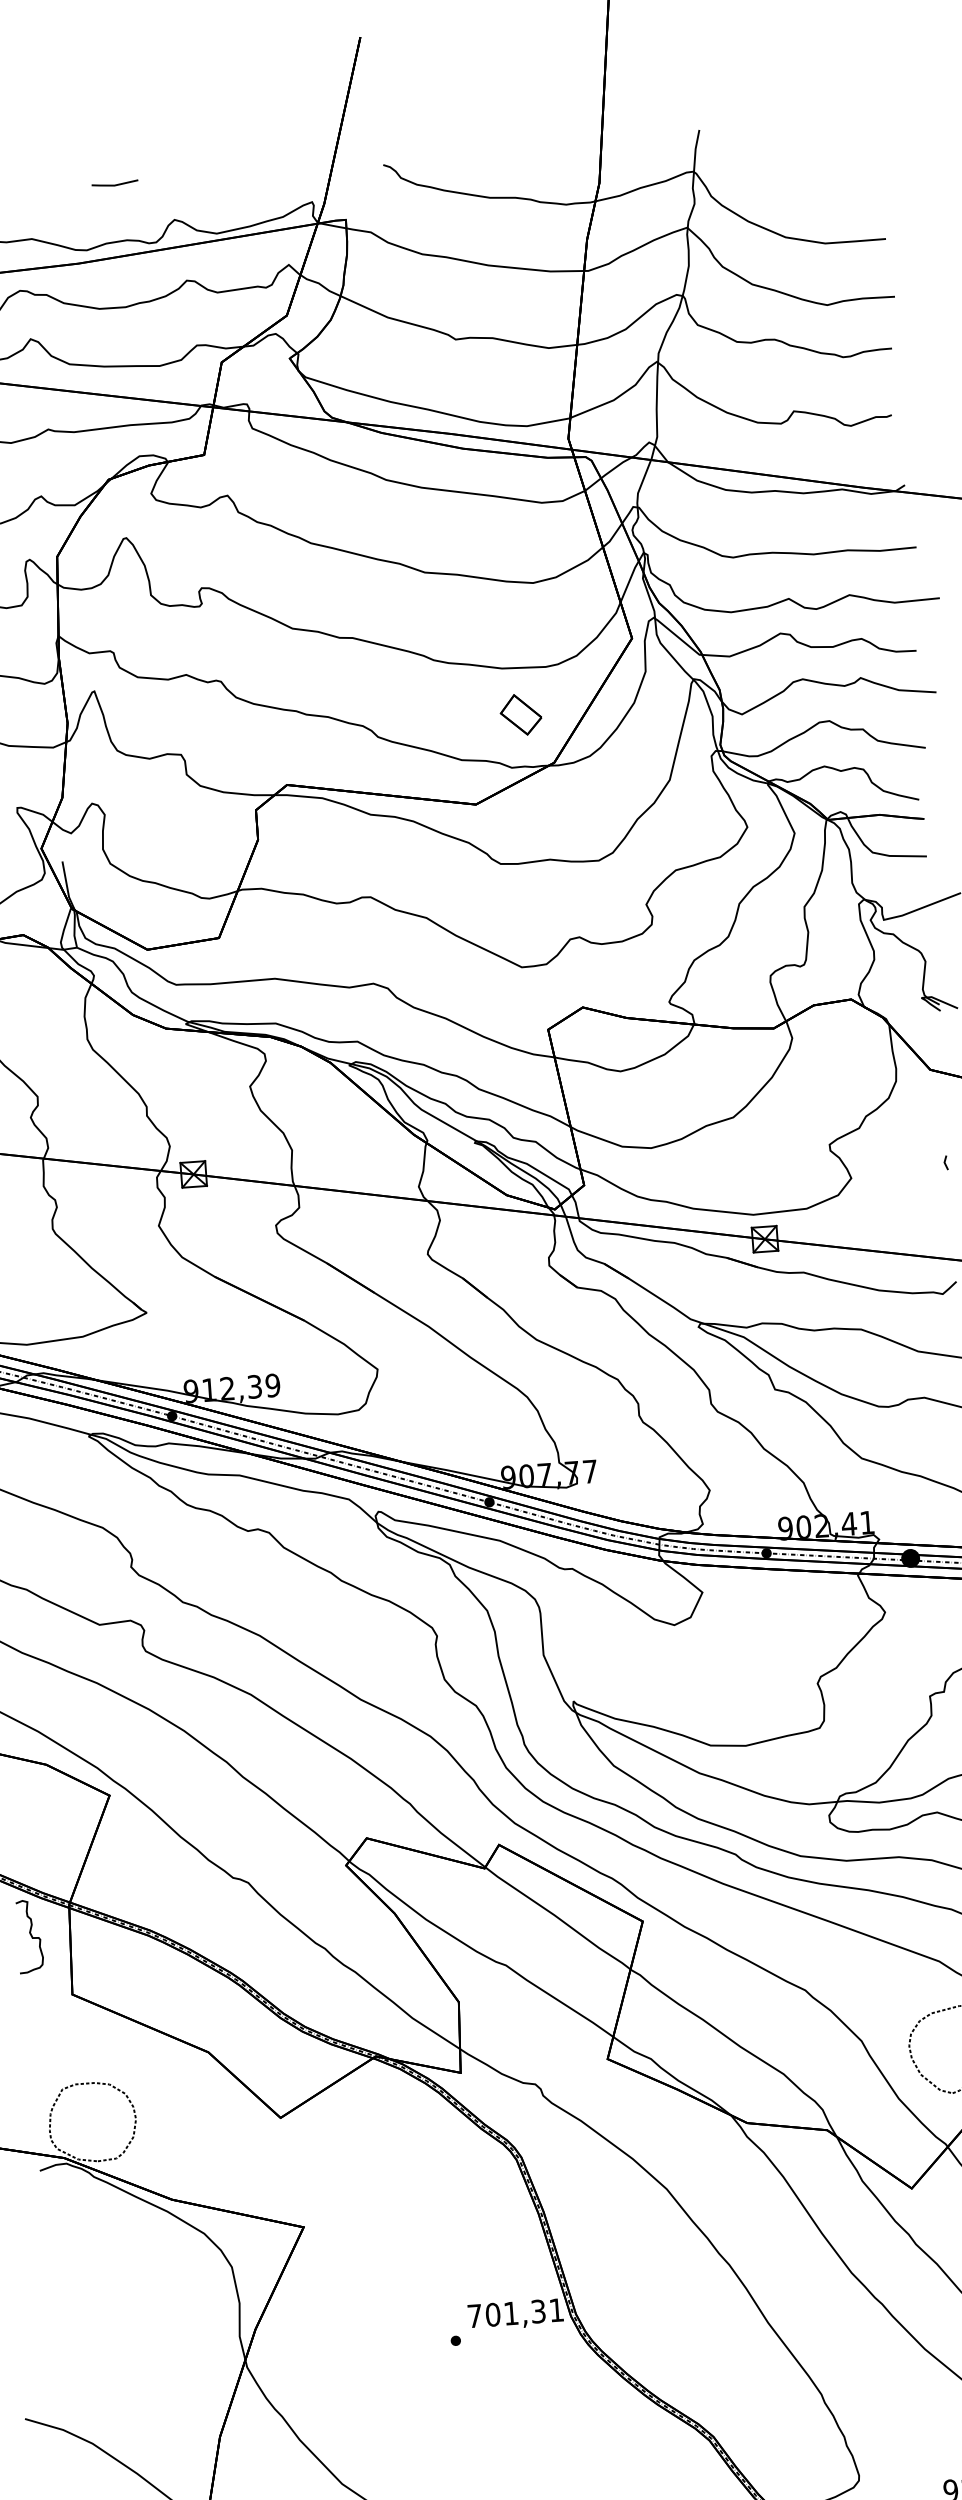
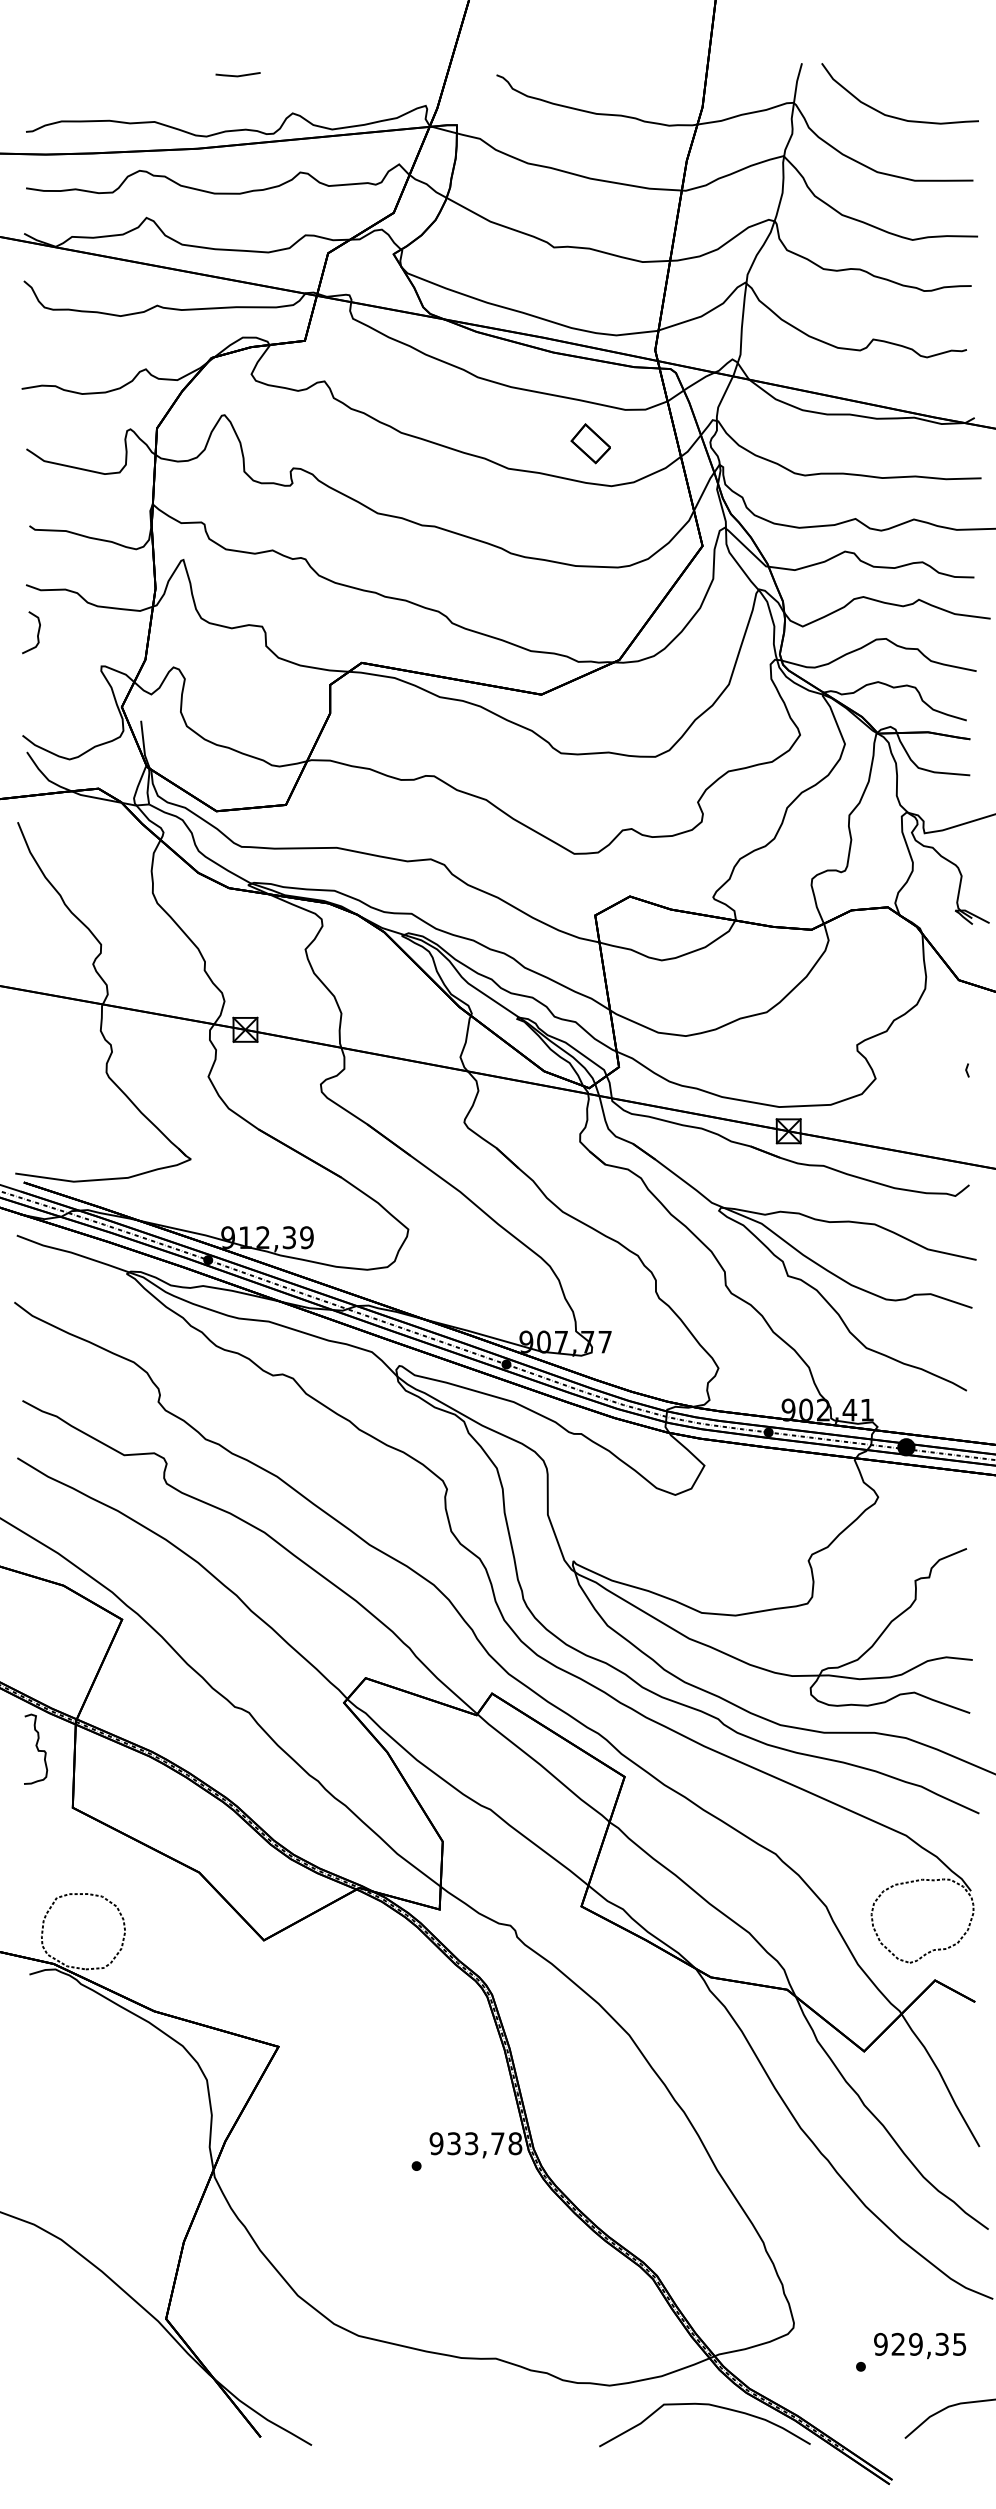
curve: (800, 178) -> (895, 116), added
part: (520, 714) -> (590, 443), moved
text: (515, 2312) -> (475, 2143), 701,31 -> 933,78

